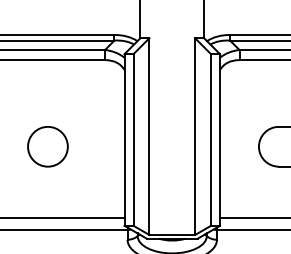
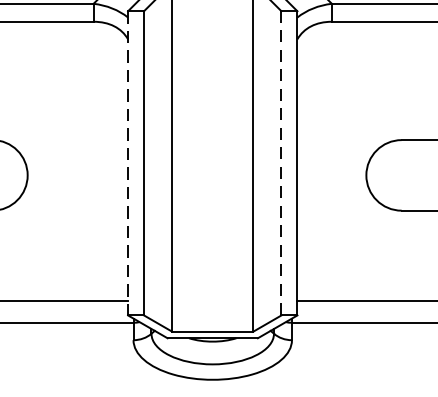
line: (124, 139) -> (128, 162), solid -> dashed
line: (211, 139) -> (282, 162), solid -> dashed

